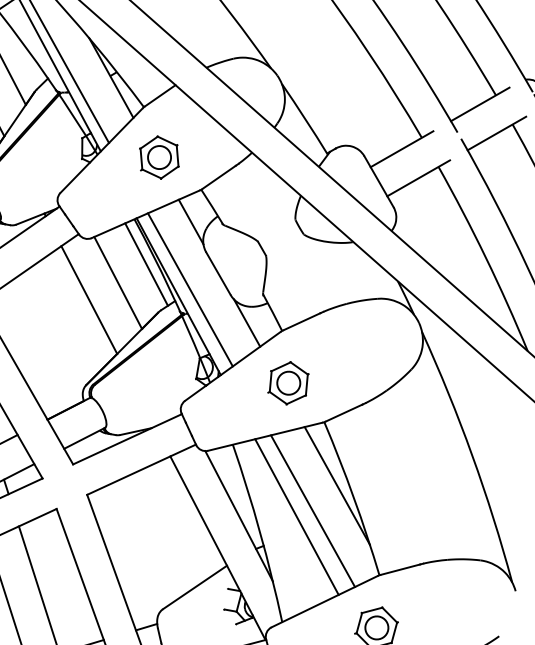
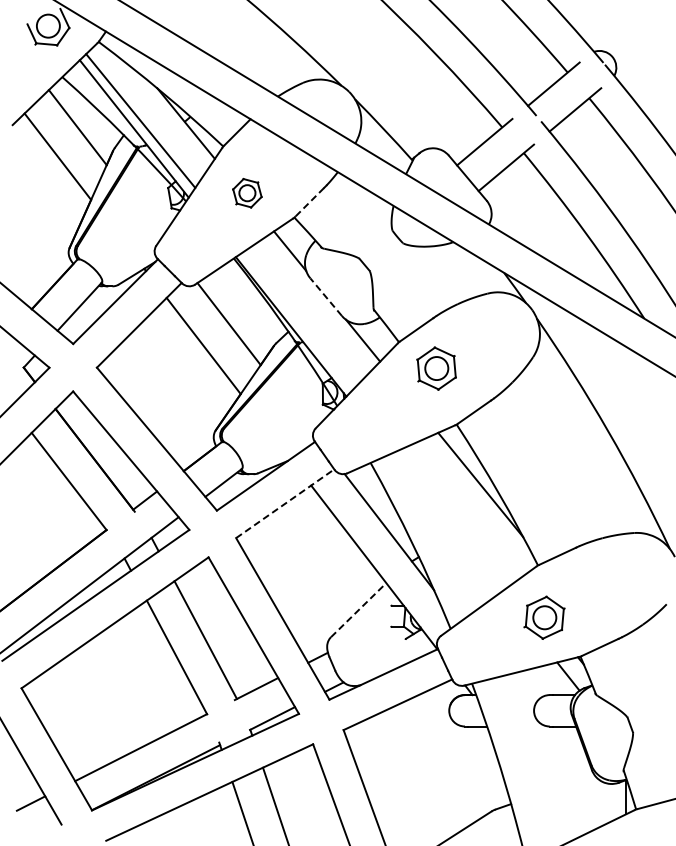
part: (158, 156) -> (246, 192), size x0.7
line: (219, 176) -> (310, 201), solid -> dashed
line: (146, 264) -> (253, 300), removed
line: (217, 272) -> (325, 296), solid -> dashed
line: (190, 289) -> (301, 317), removed
part: (288, 383) -> (436, 368), moved
line: (141, 469) -> (285, 503), solid -> dashed
line: (313, 510) -> (461, 513), removed
line: (296, 516) -> (446, 522), removed
line: (194, 587) -> (358, 610), solid -> dashed

